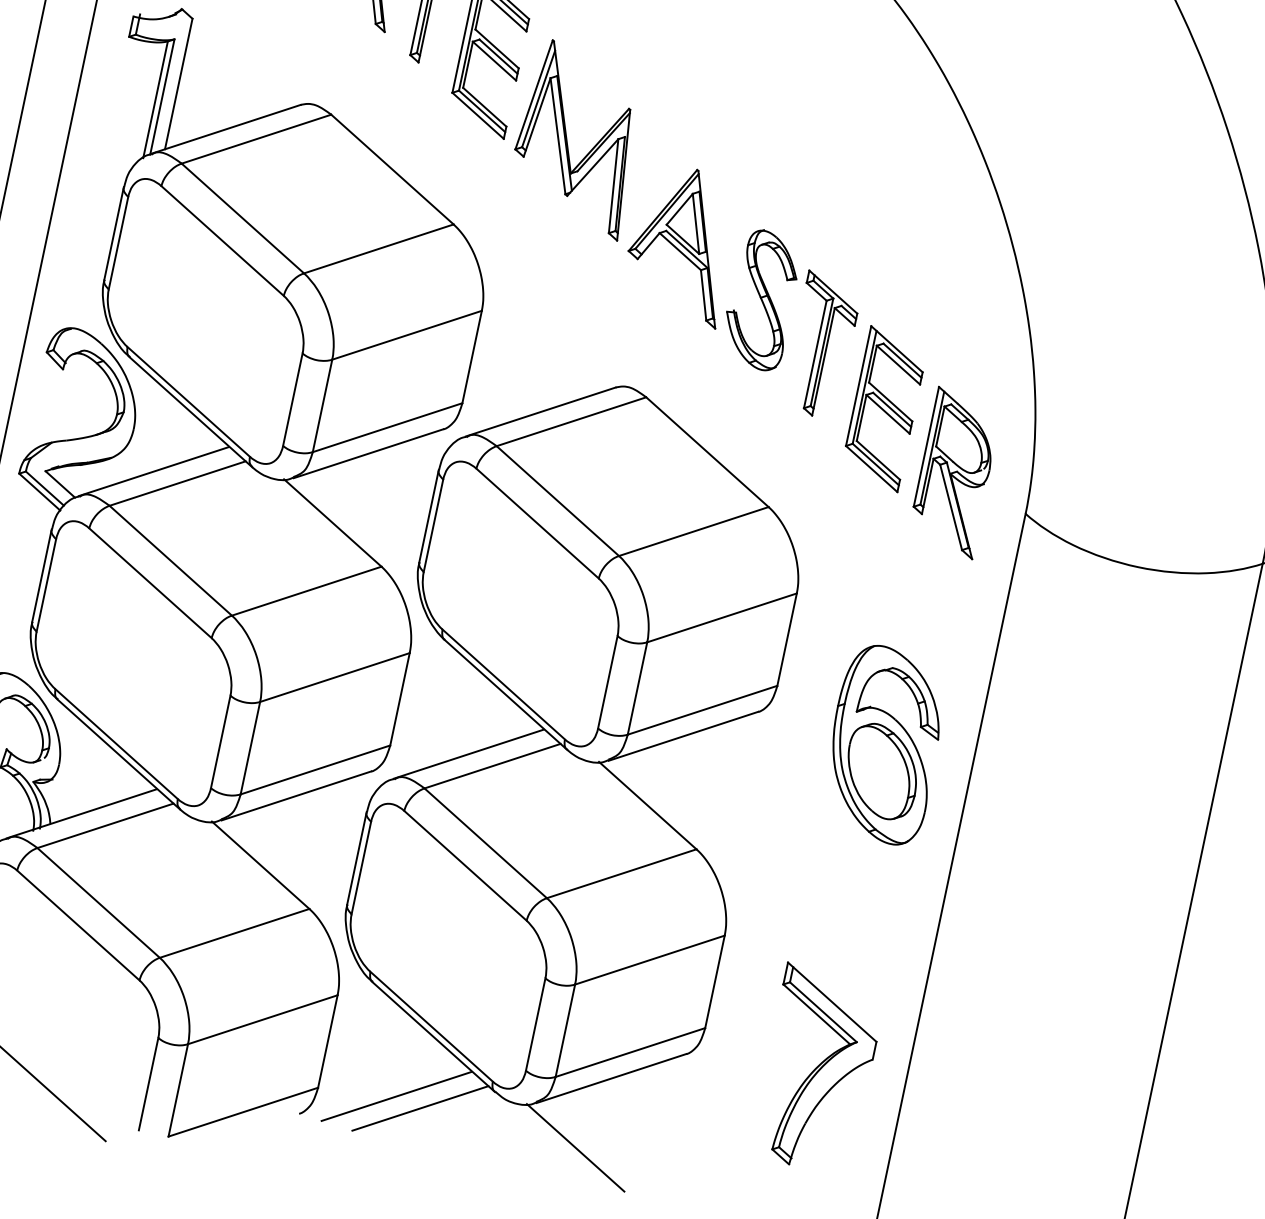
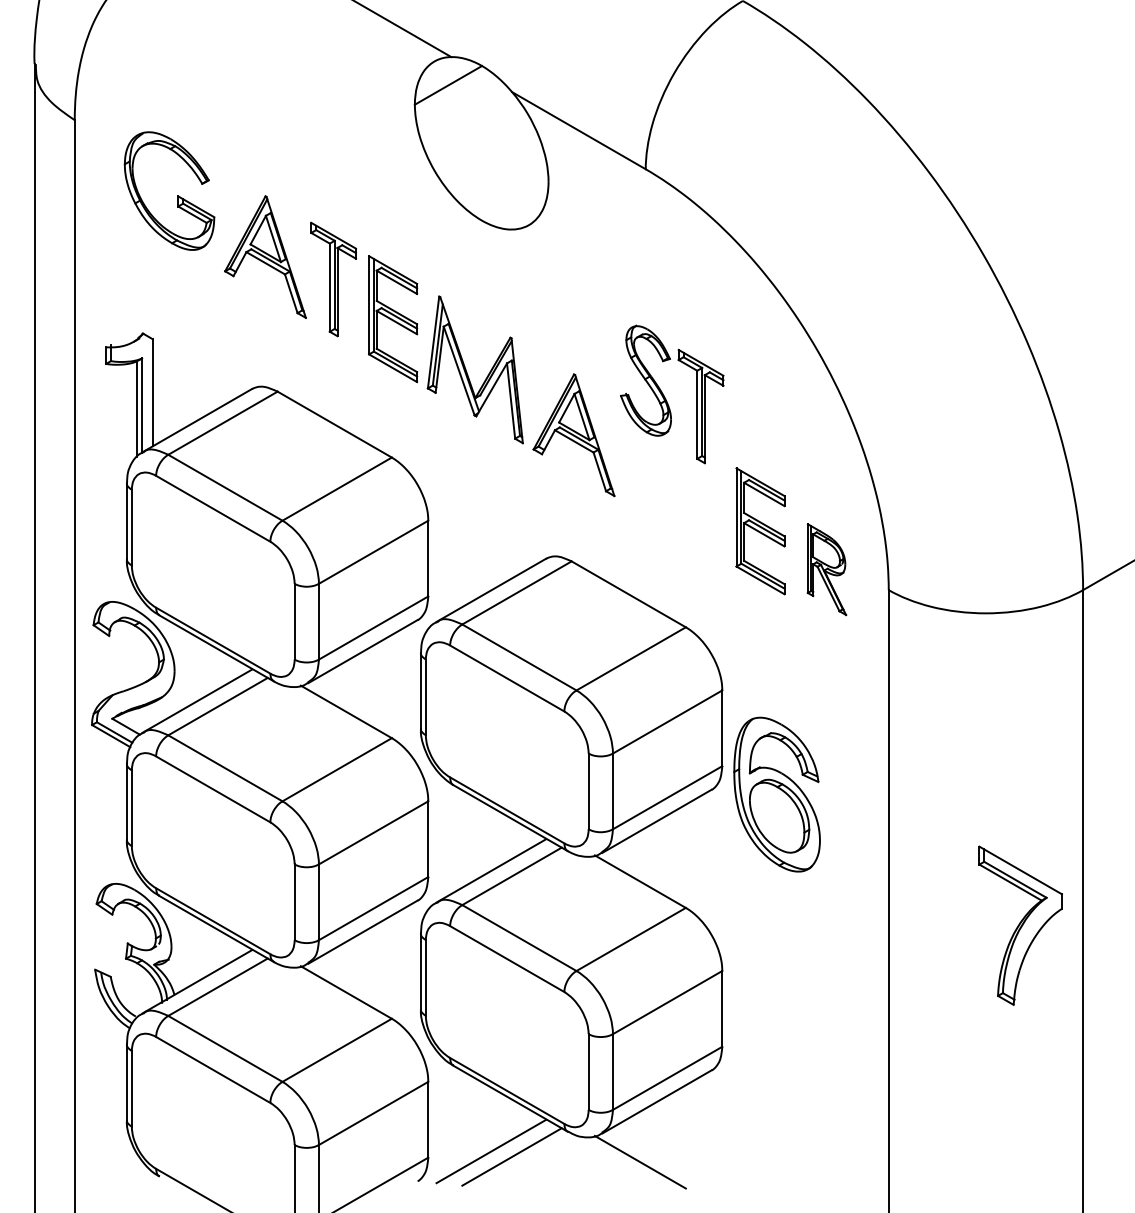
part: (781, 325) -> (665, 397), moved
part: (955, 472) -> (826, 569), size x0.7
part: (883, 744) -> (776, 794), moved
part: (817, 1069) -> (1020, 925), moved

